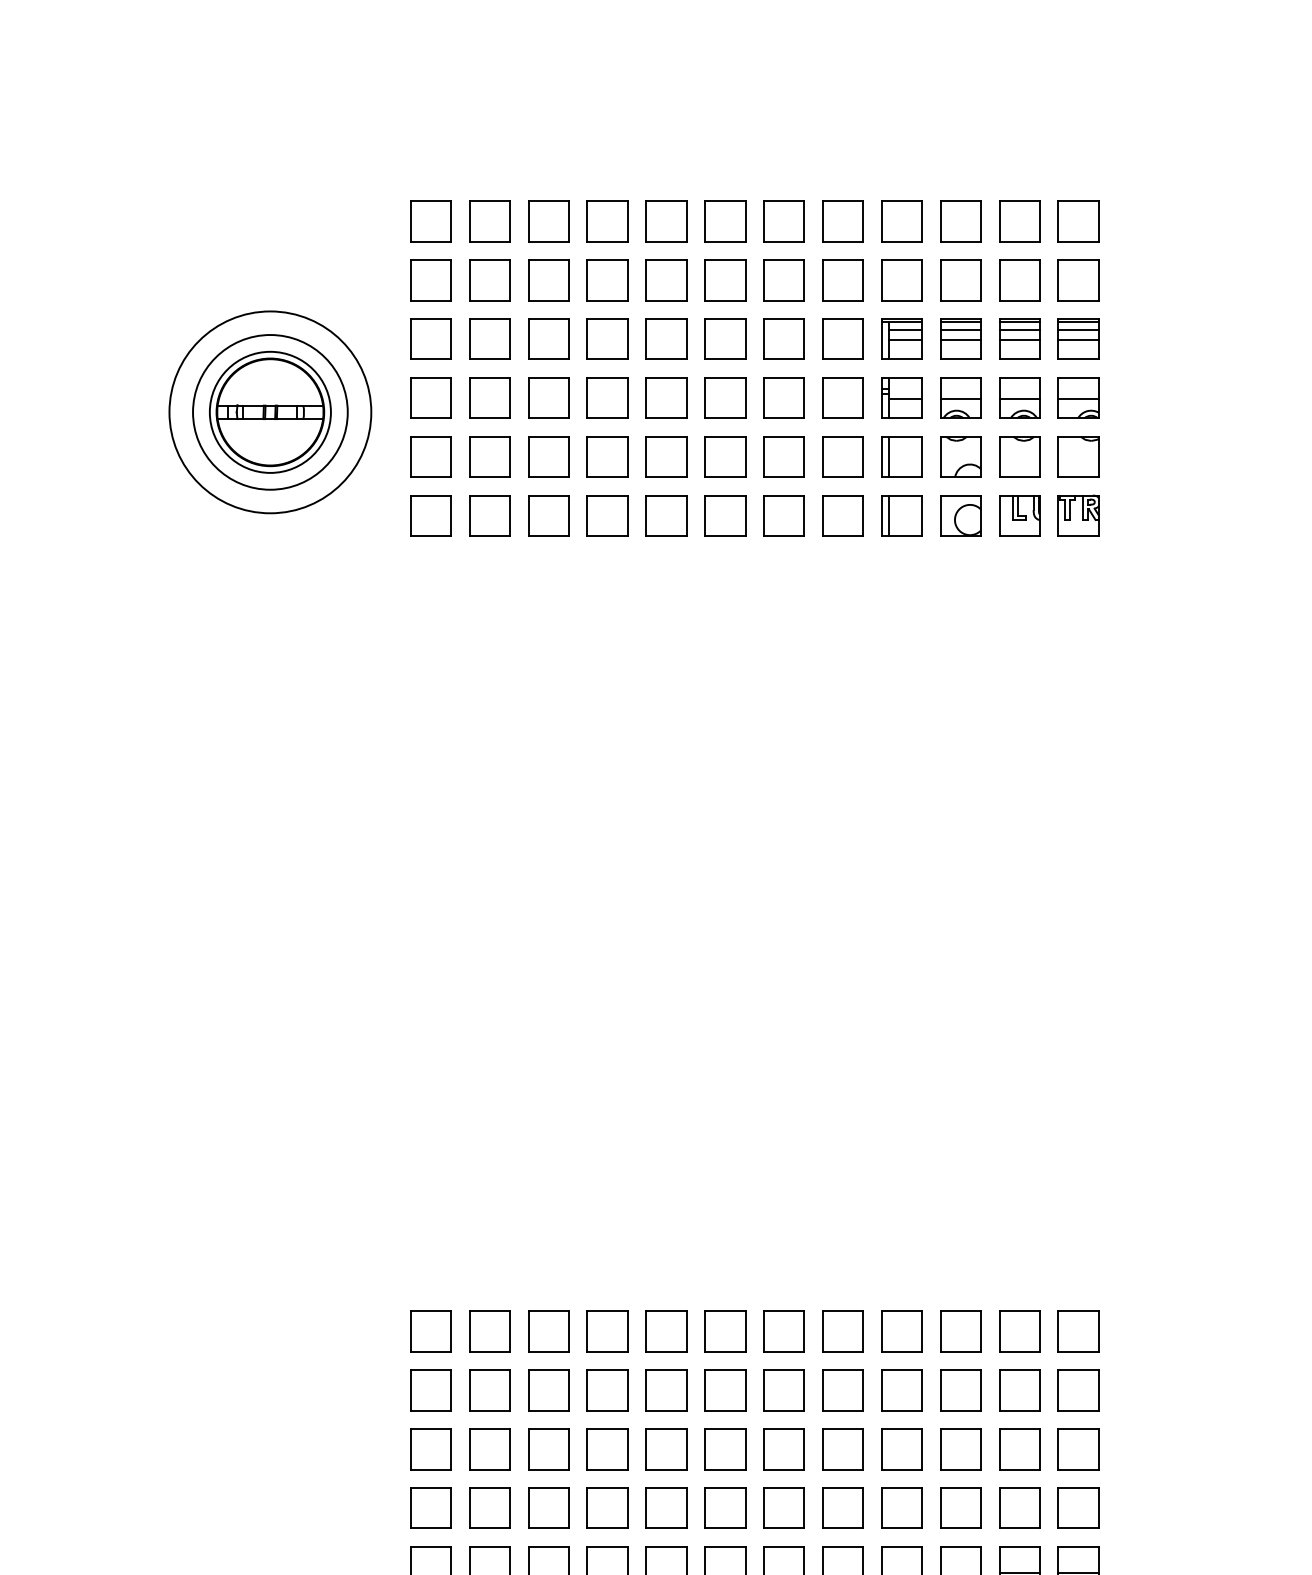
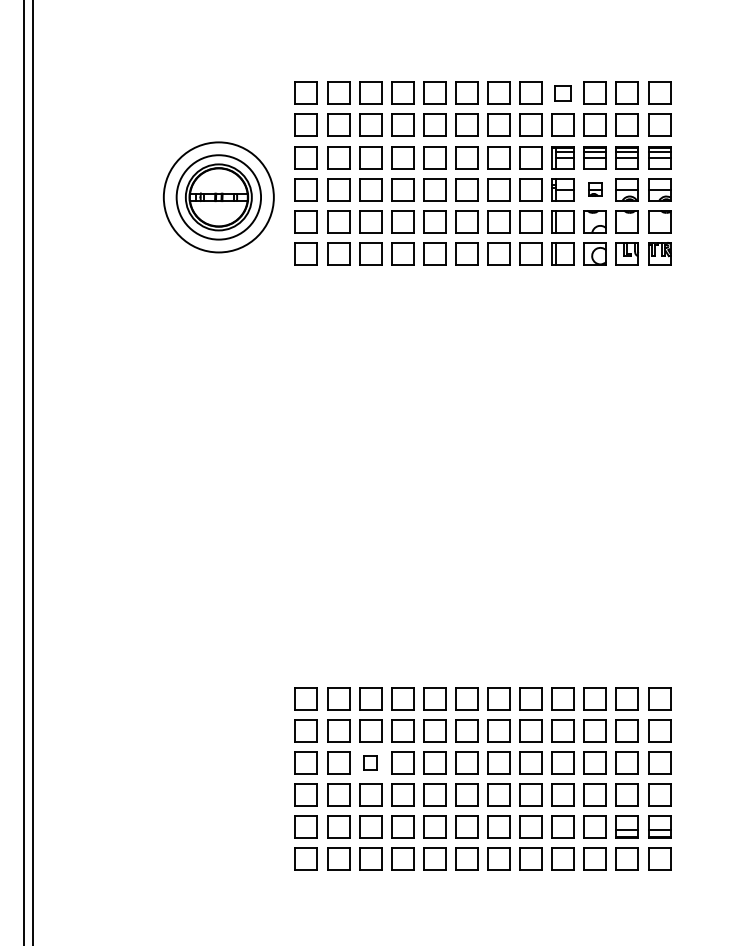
part: (900, 219) -> (562, 92), size x0.7
part: (959, 397) -> (594, 189), size x0.6
part: (548, 1448) -> (370, 762), size x0.6

